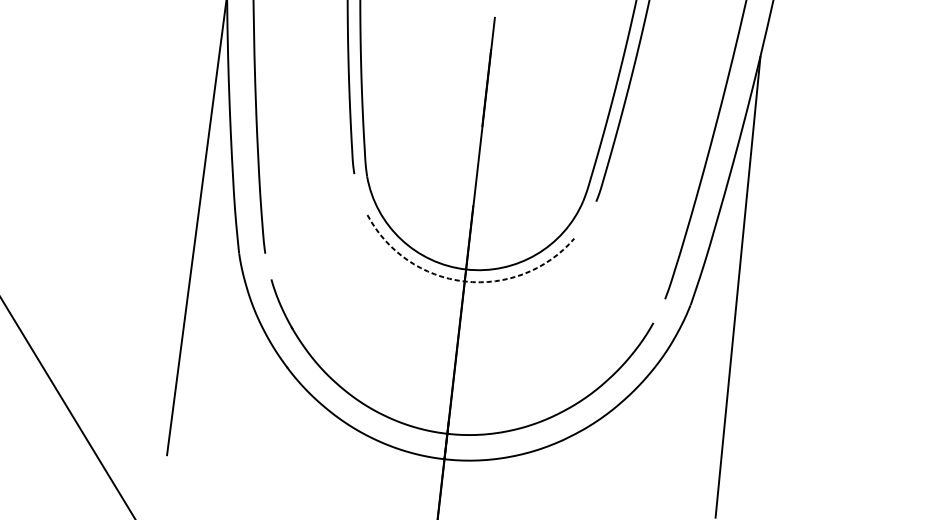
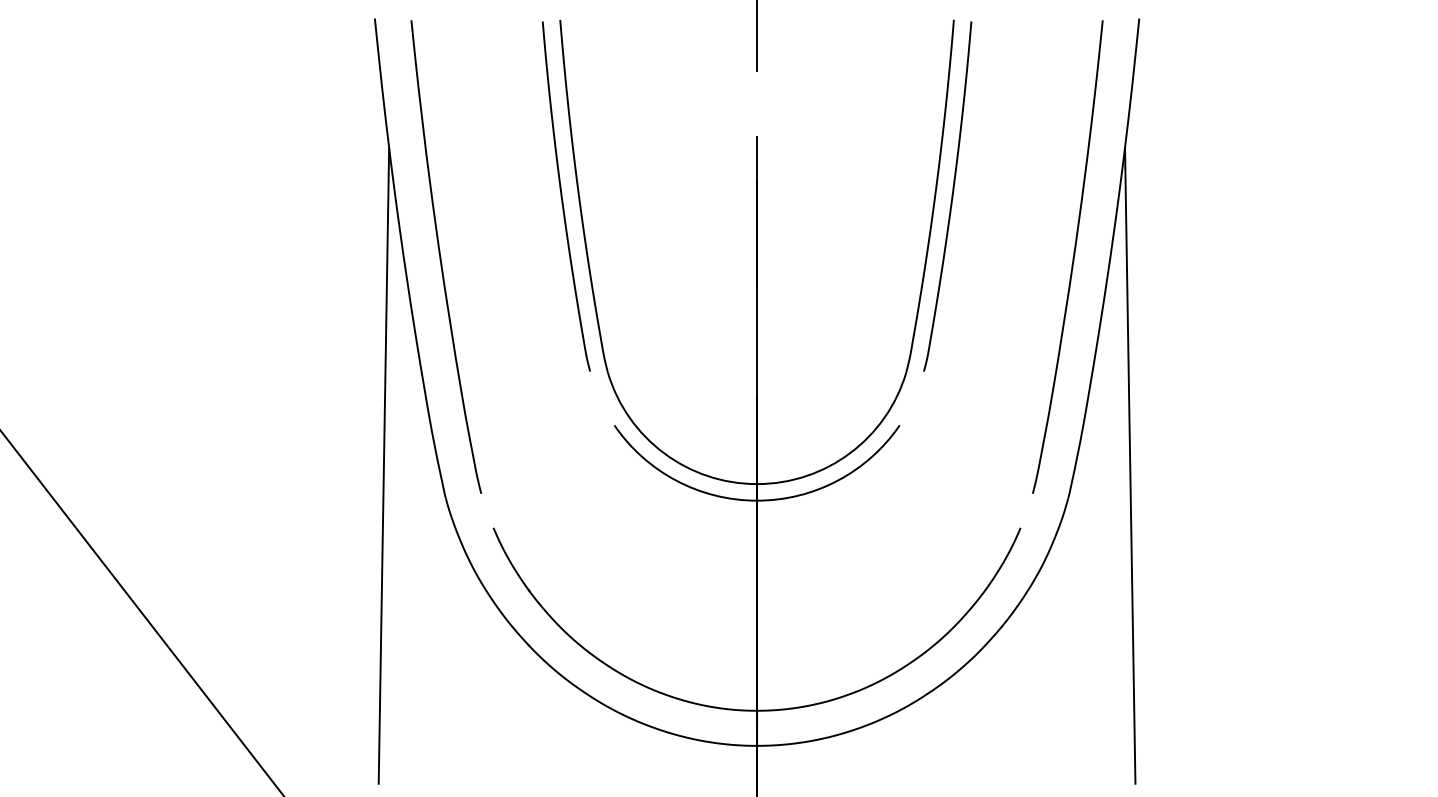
arc: (464, 281) -> (757, 500), dashed -> solid

